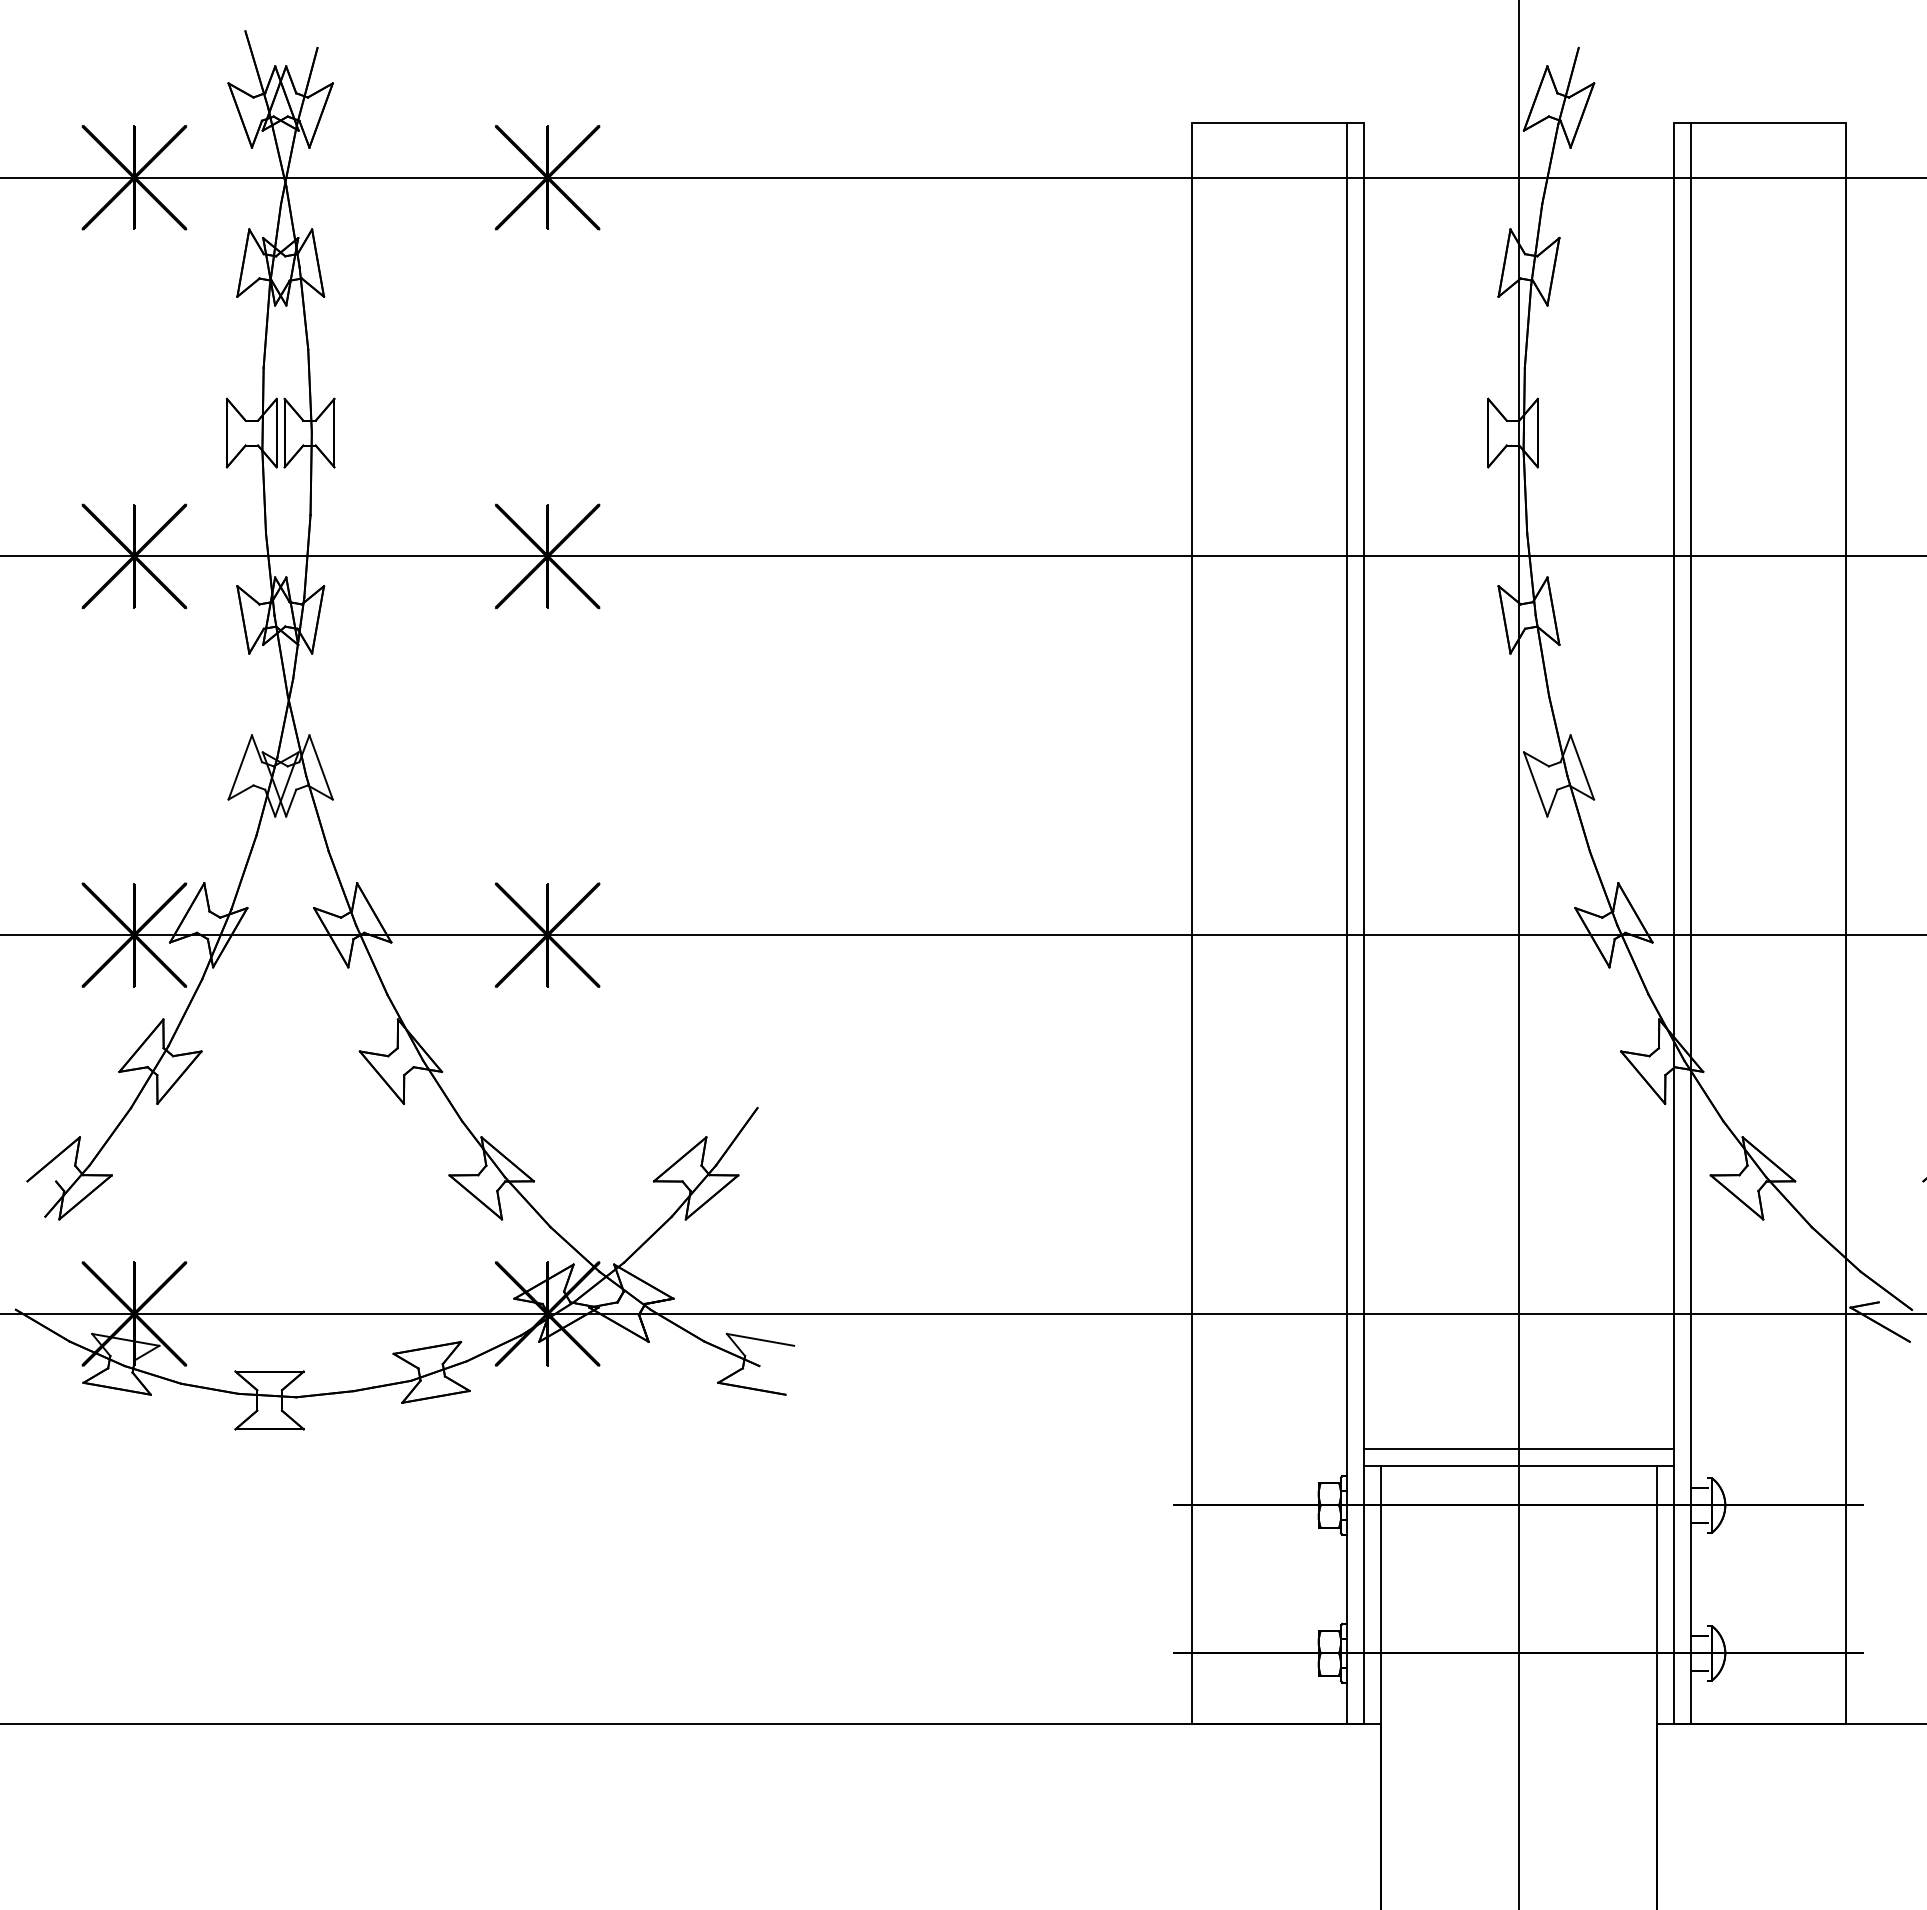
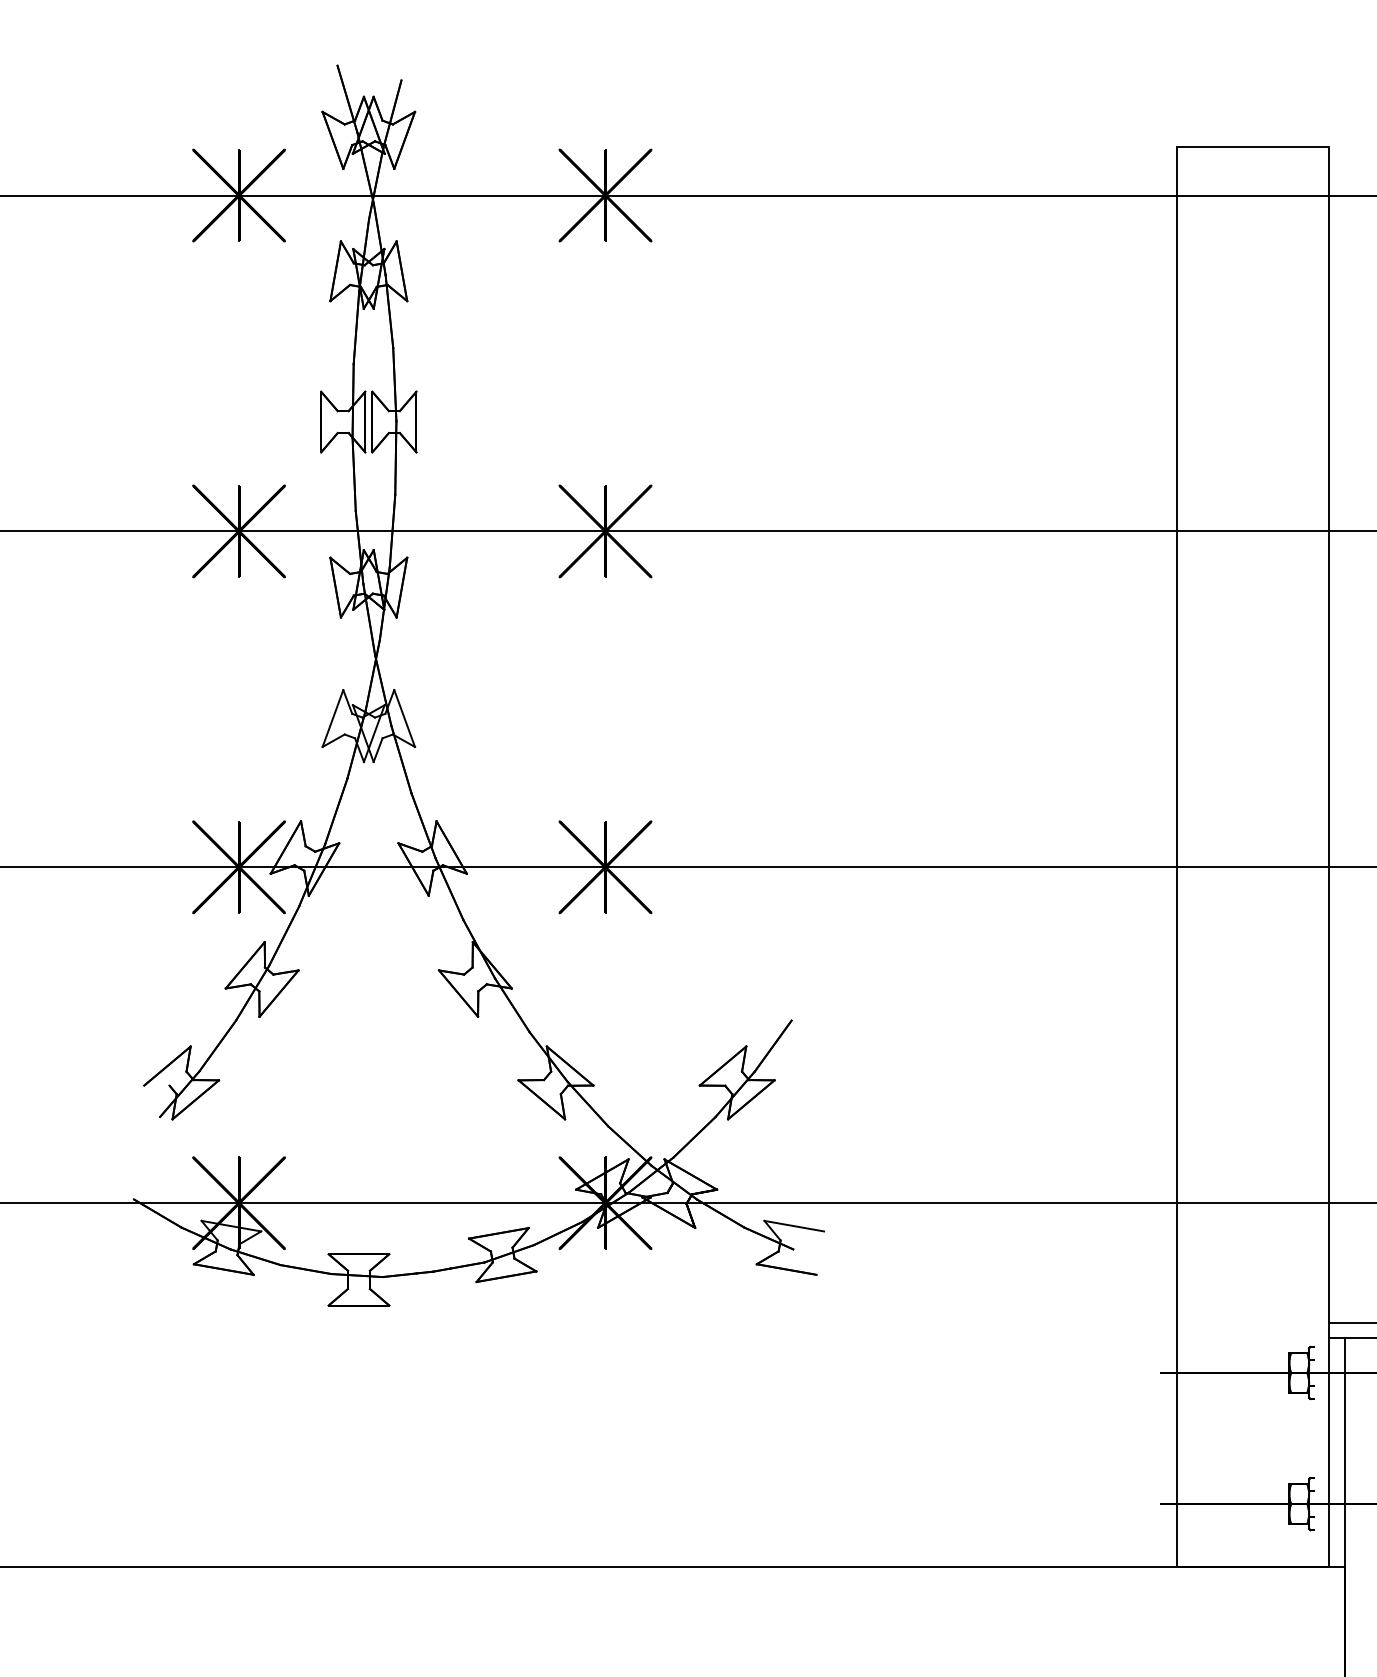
line: (1346, 923) -> (1313, 856), removed

